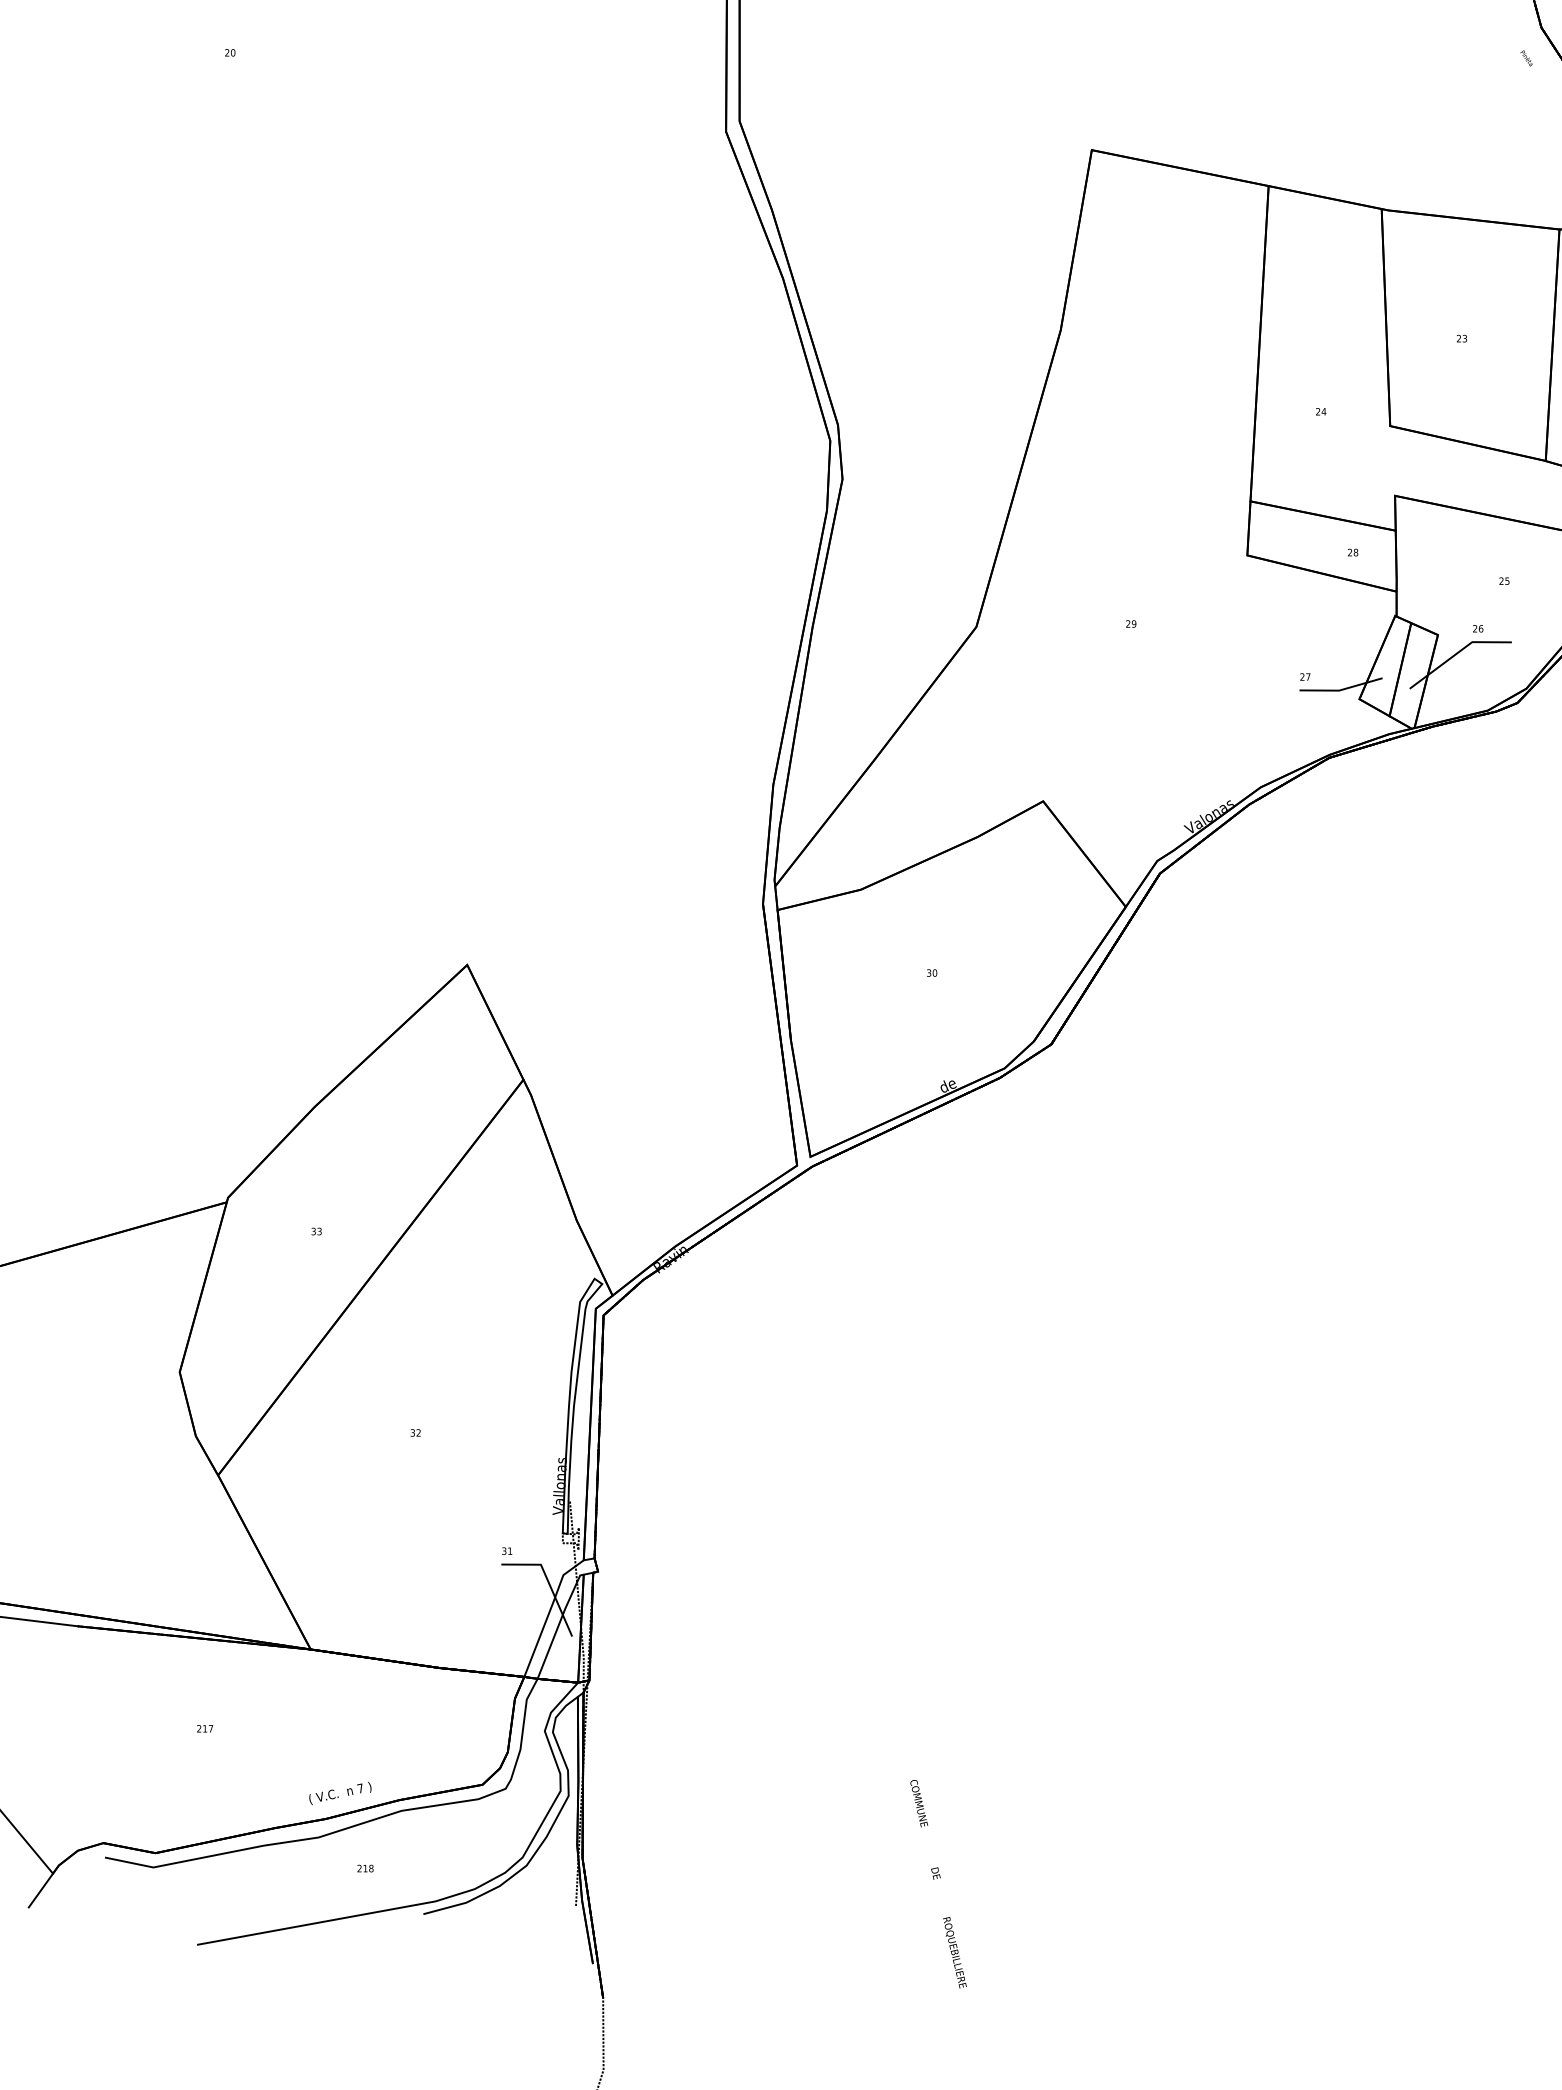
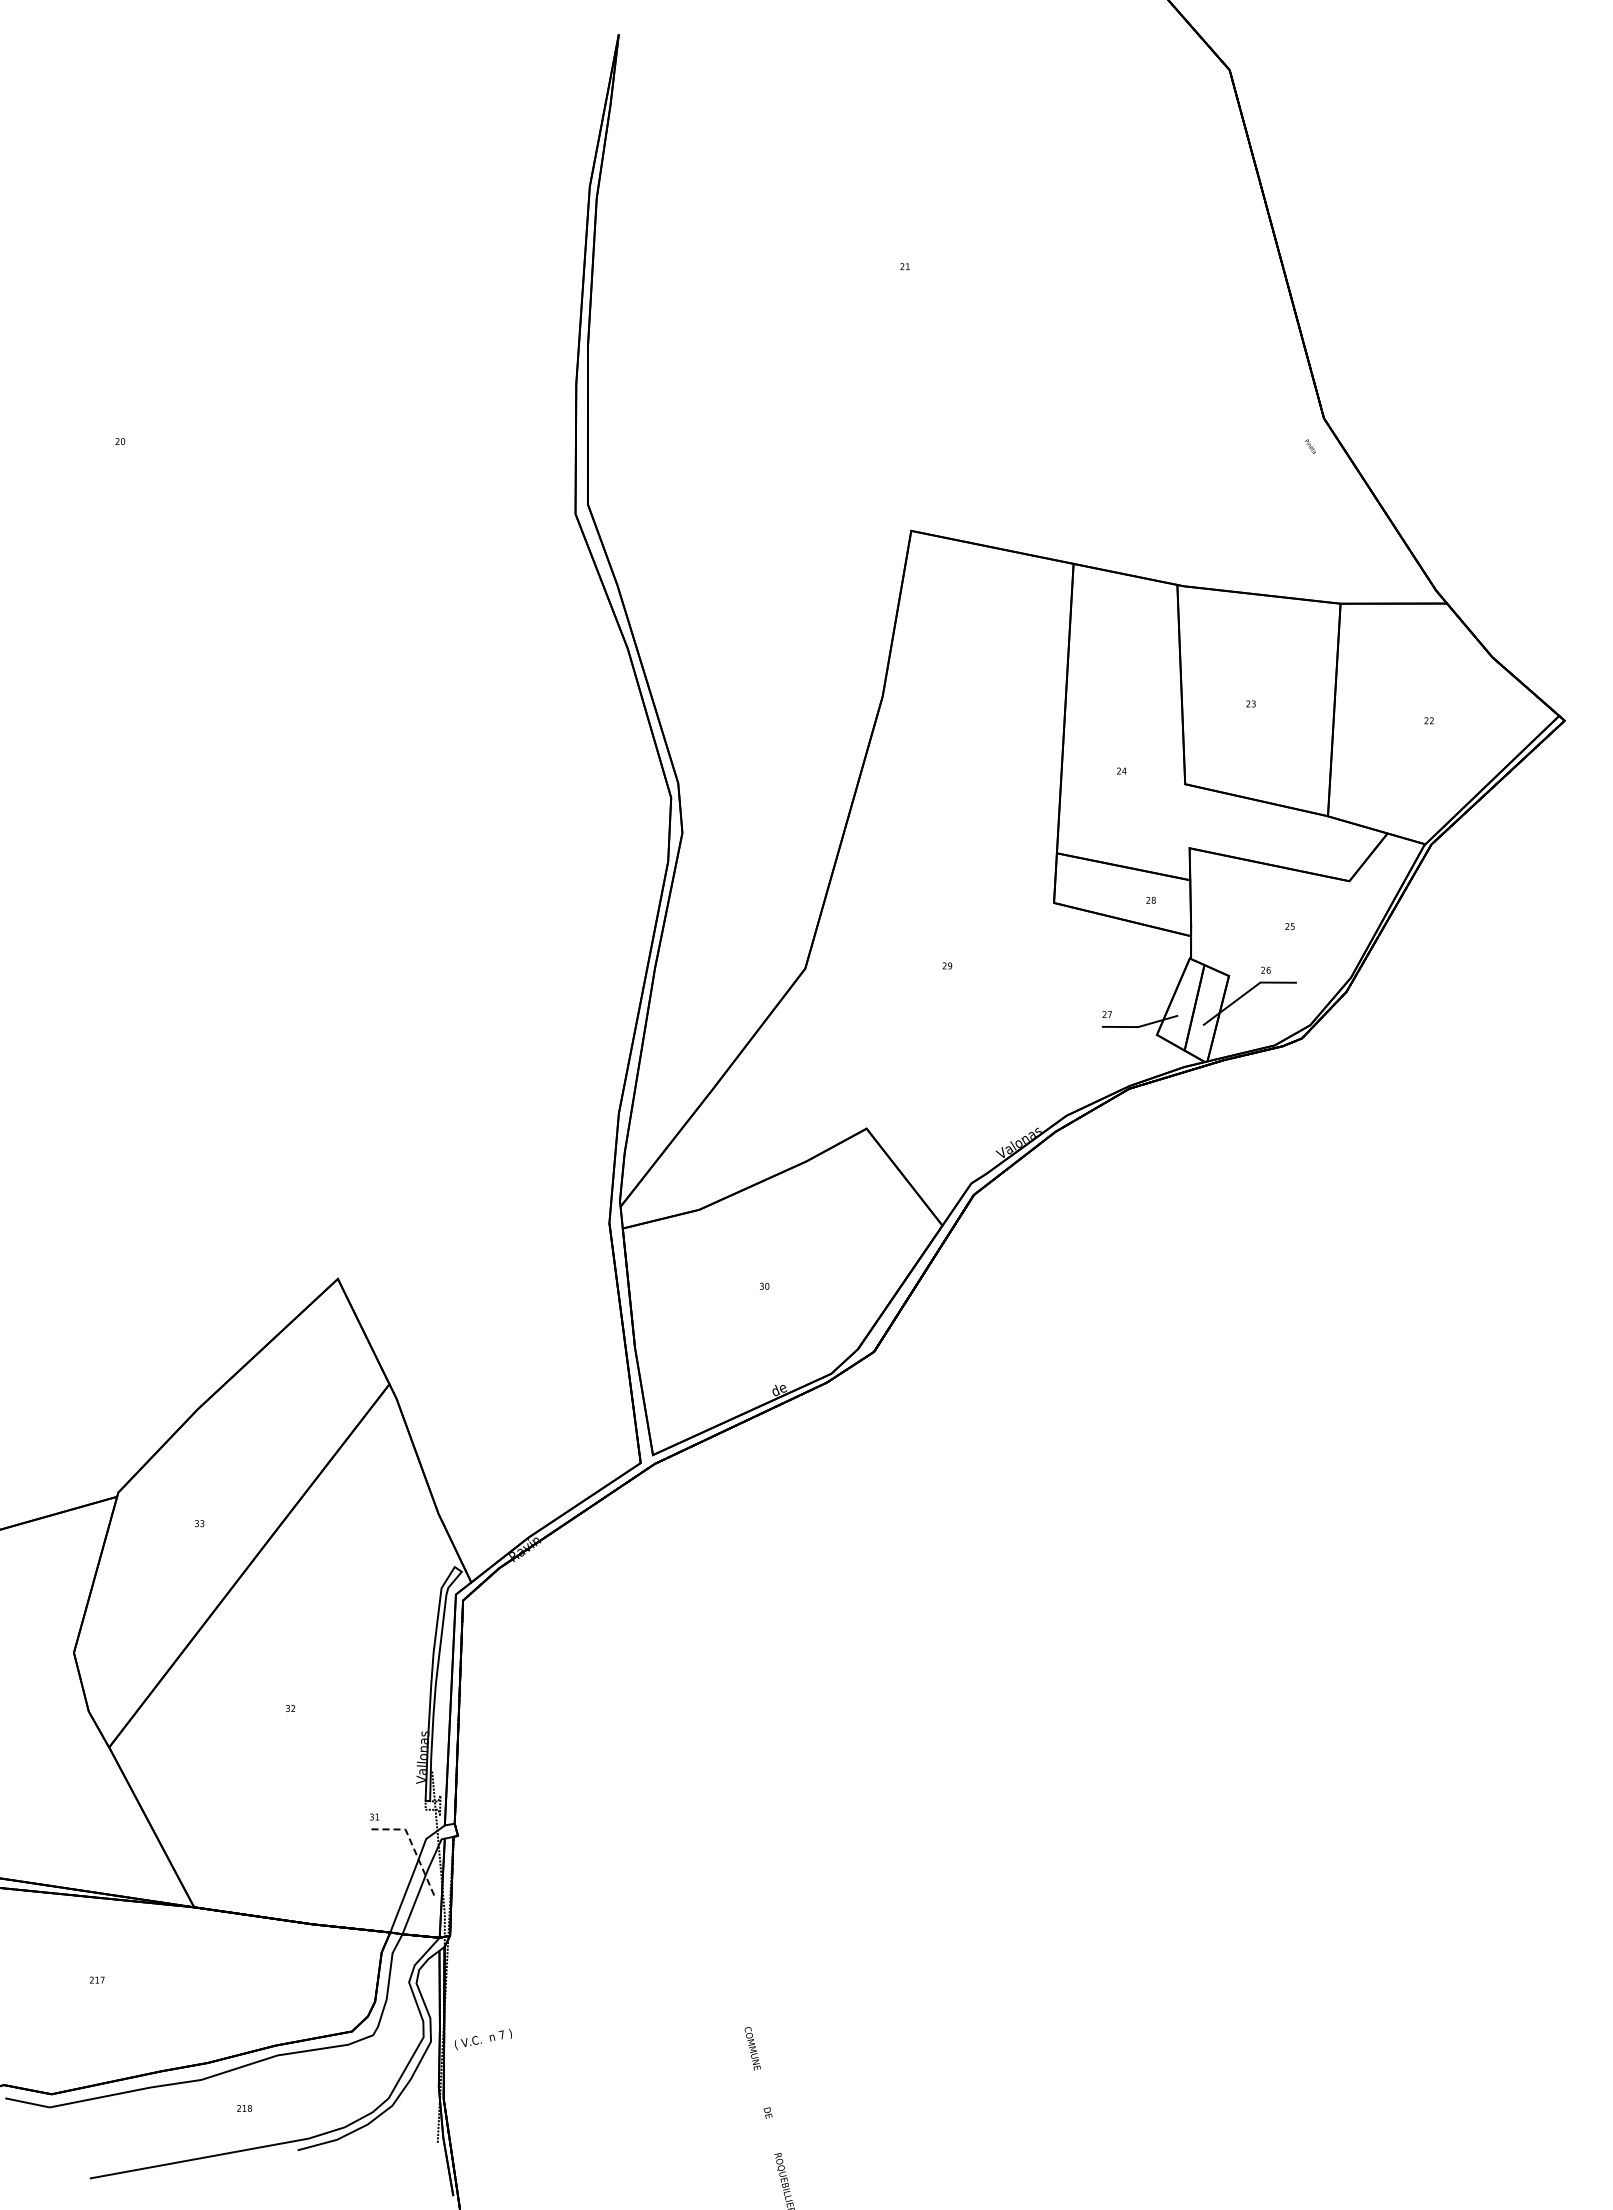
line: (548, 1582) -> (412, 1845), solid -> dashed
text: (340, 1793) -> (483, 2039), moved

